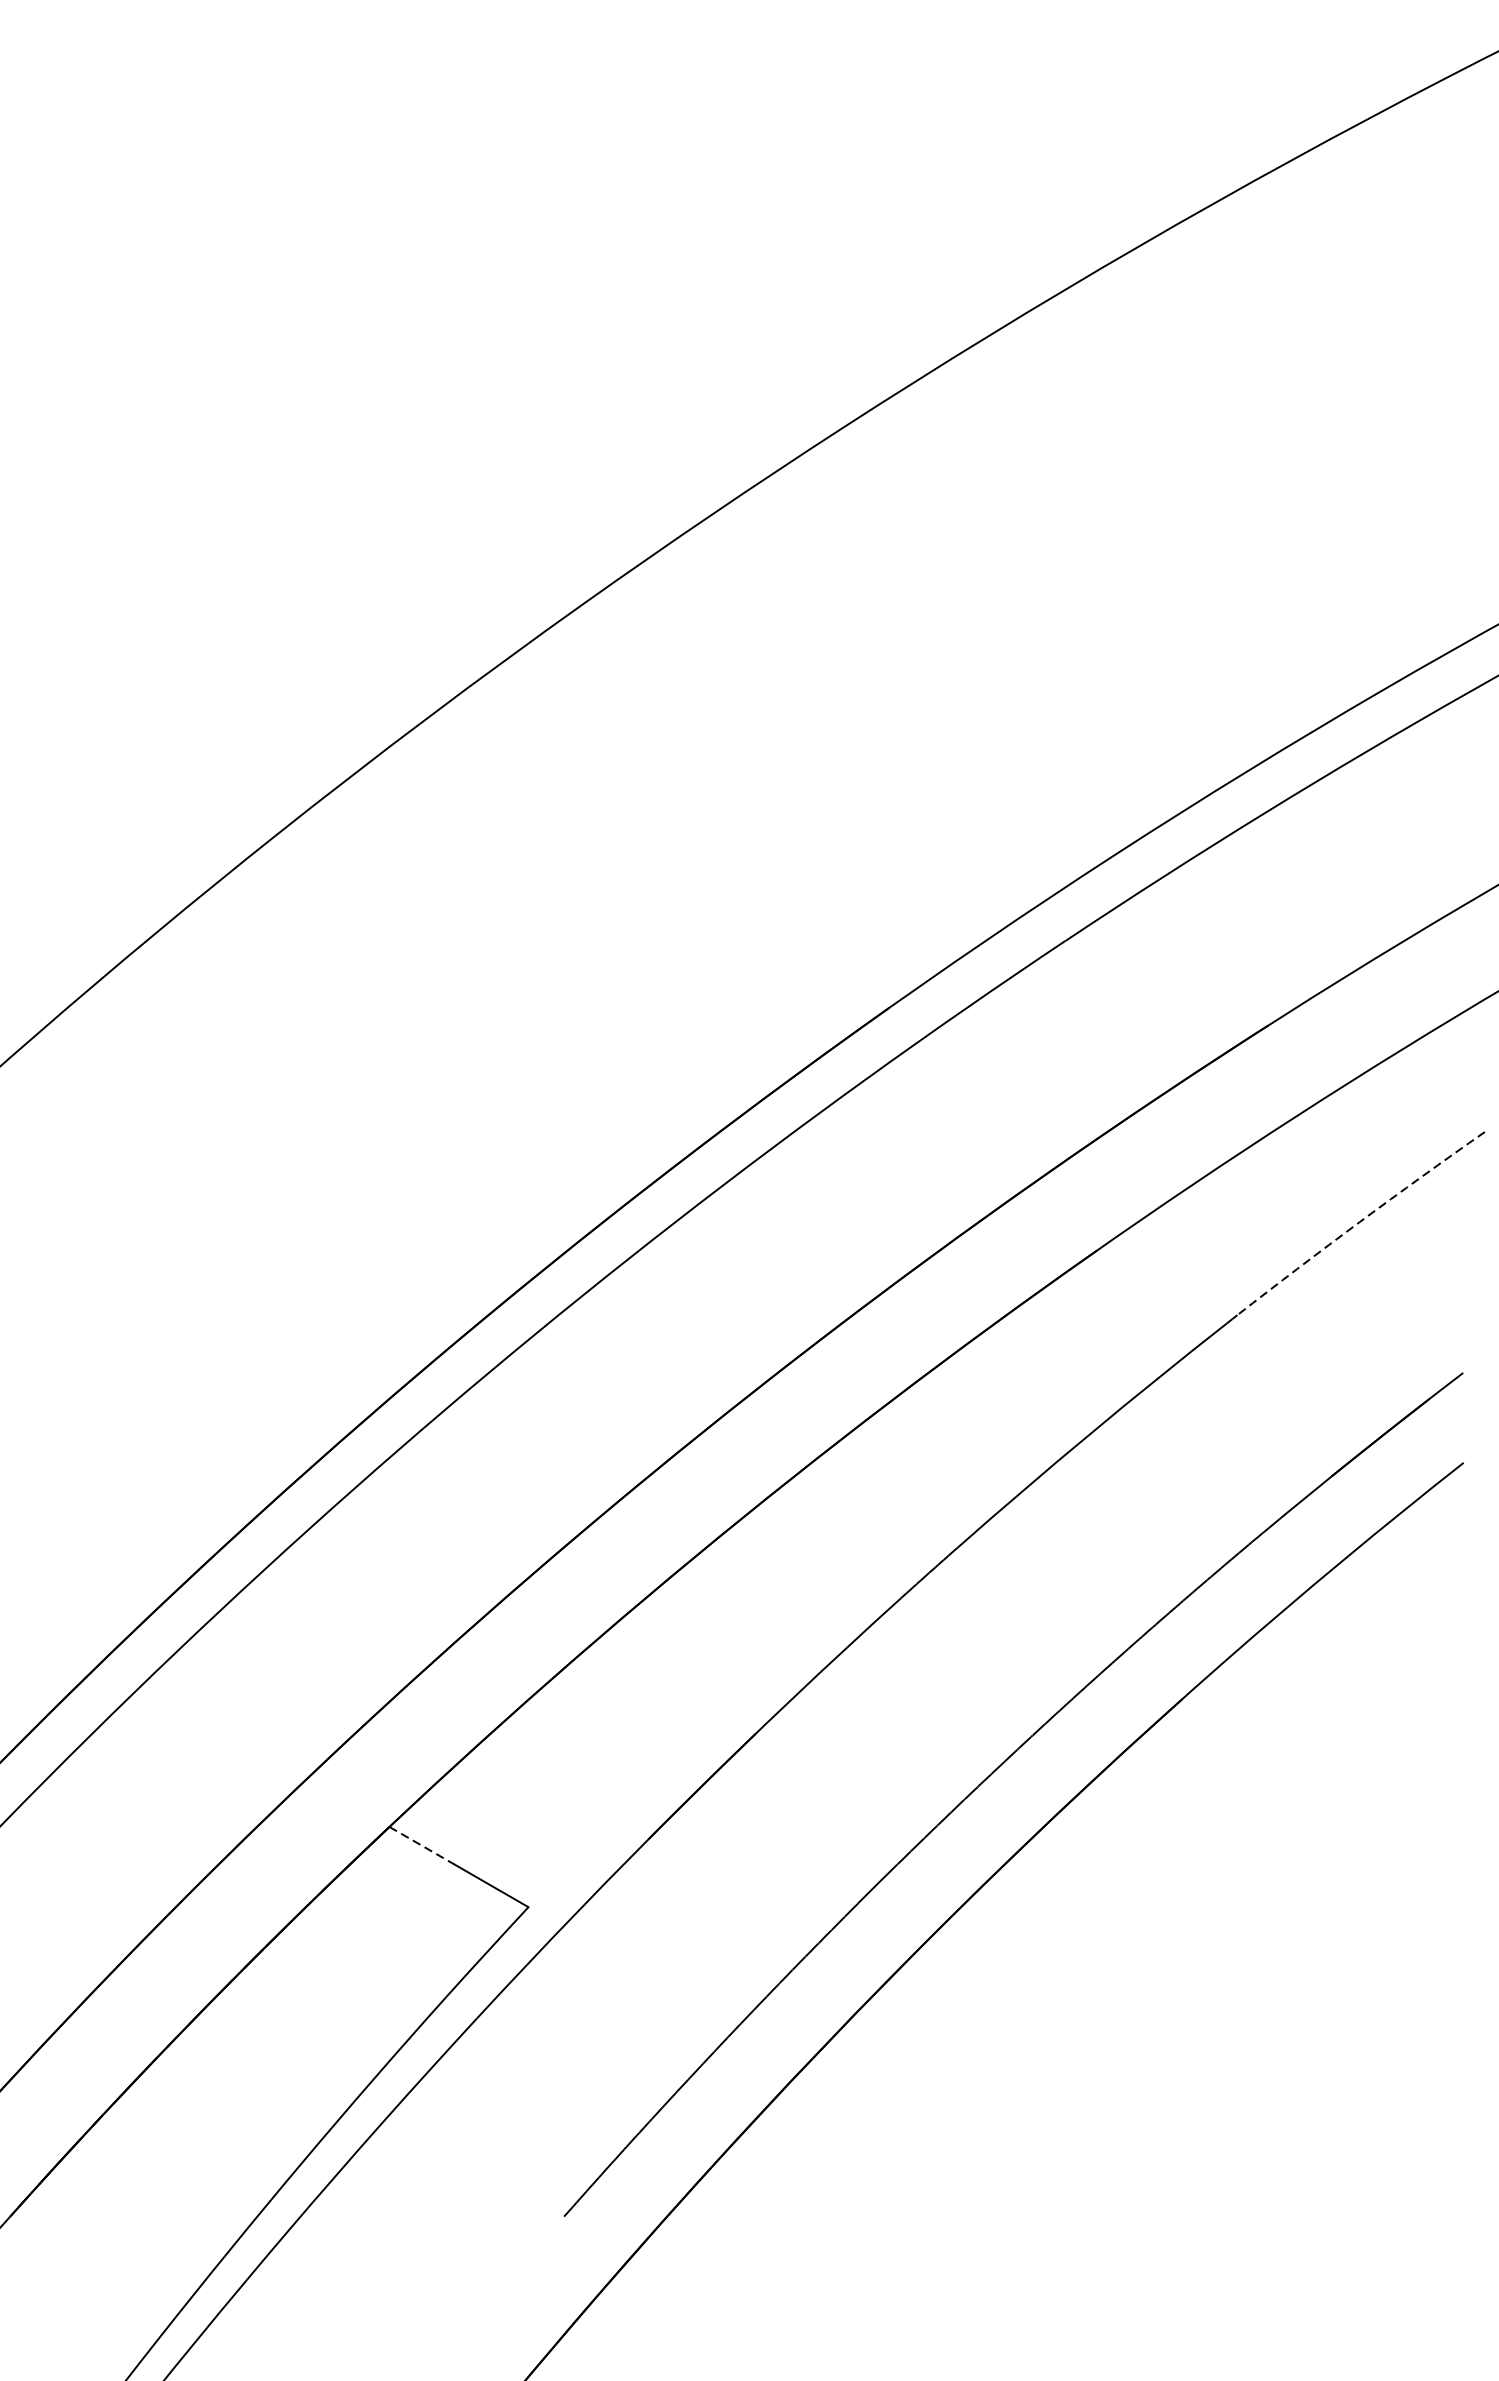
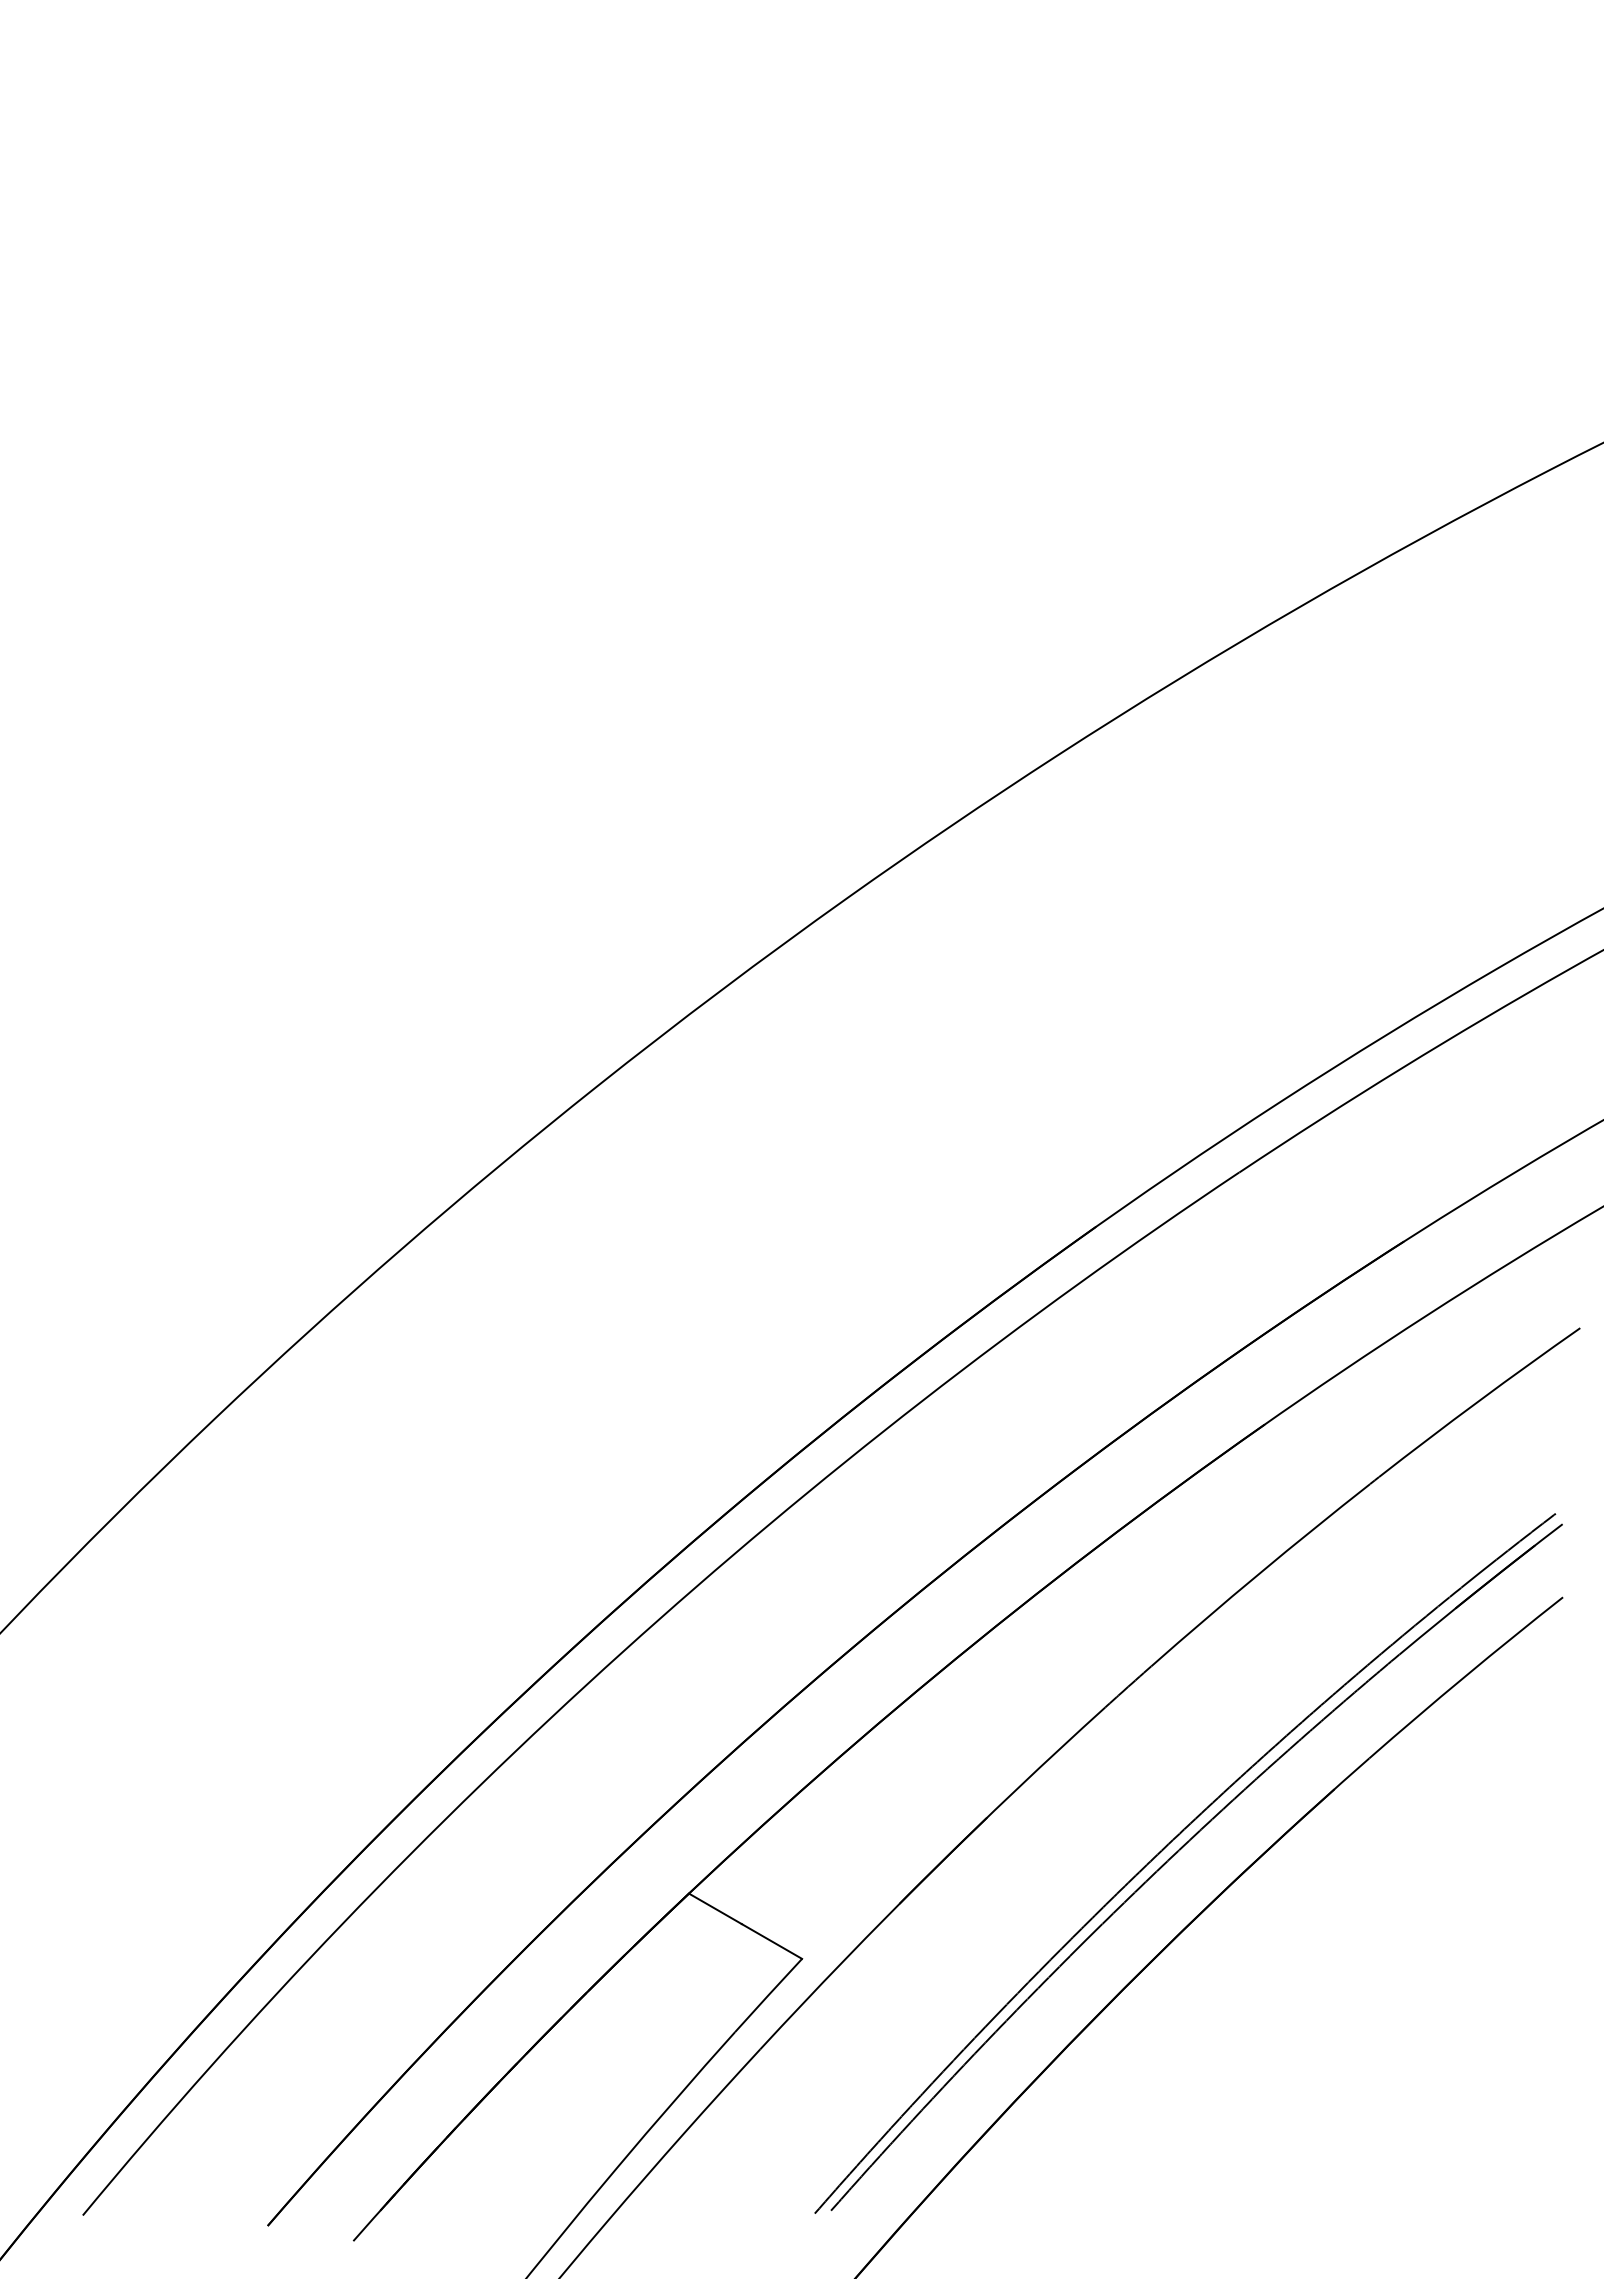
arc: (1359, 1222) -> (1478, 1401), dashed -> solid
part: (978, 1767) -> (1168, 1845), added
line: (422, 1845) -> (715, 1908), dashed -> solid

